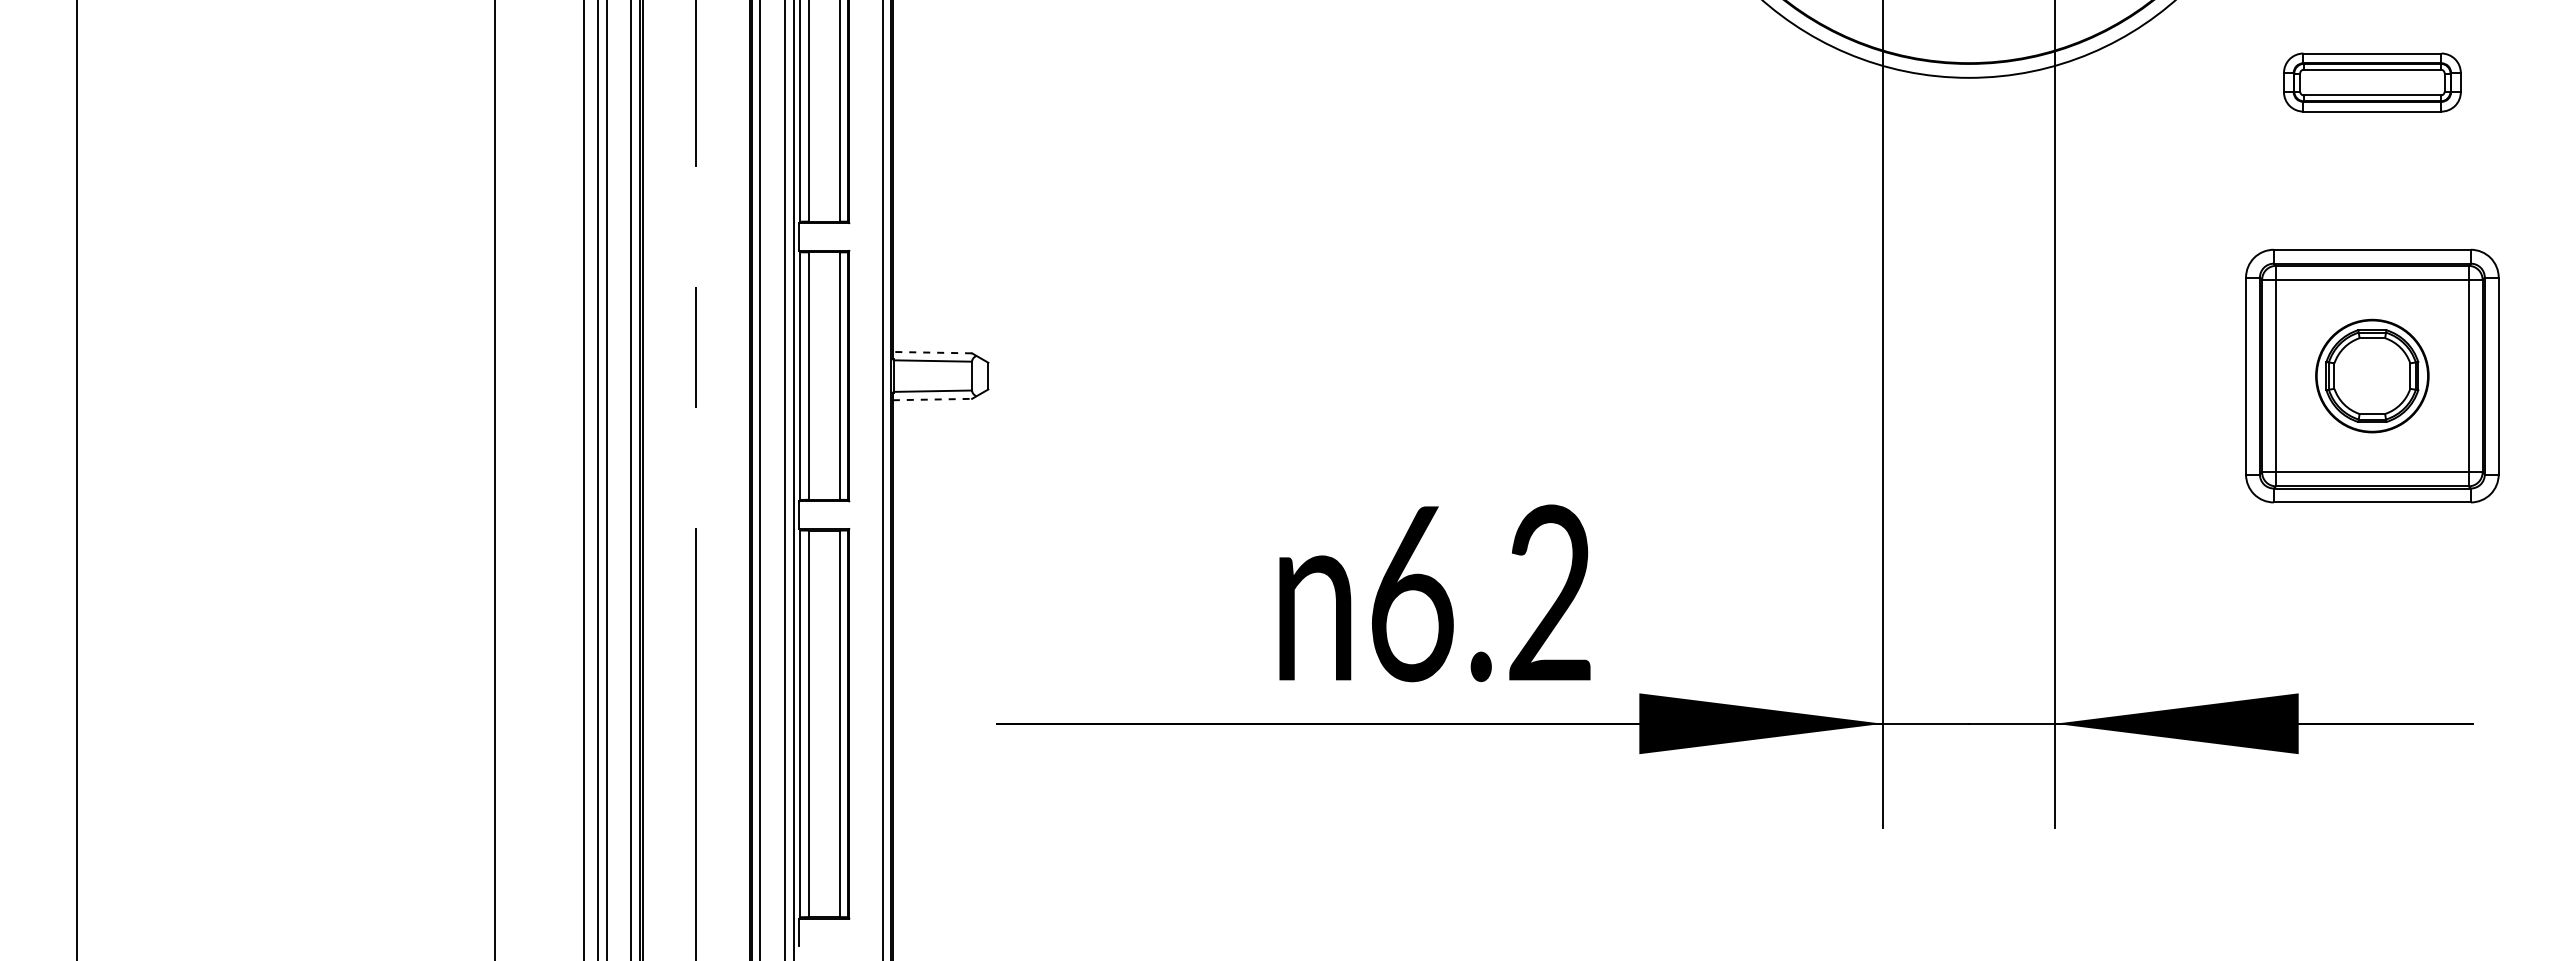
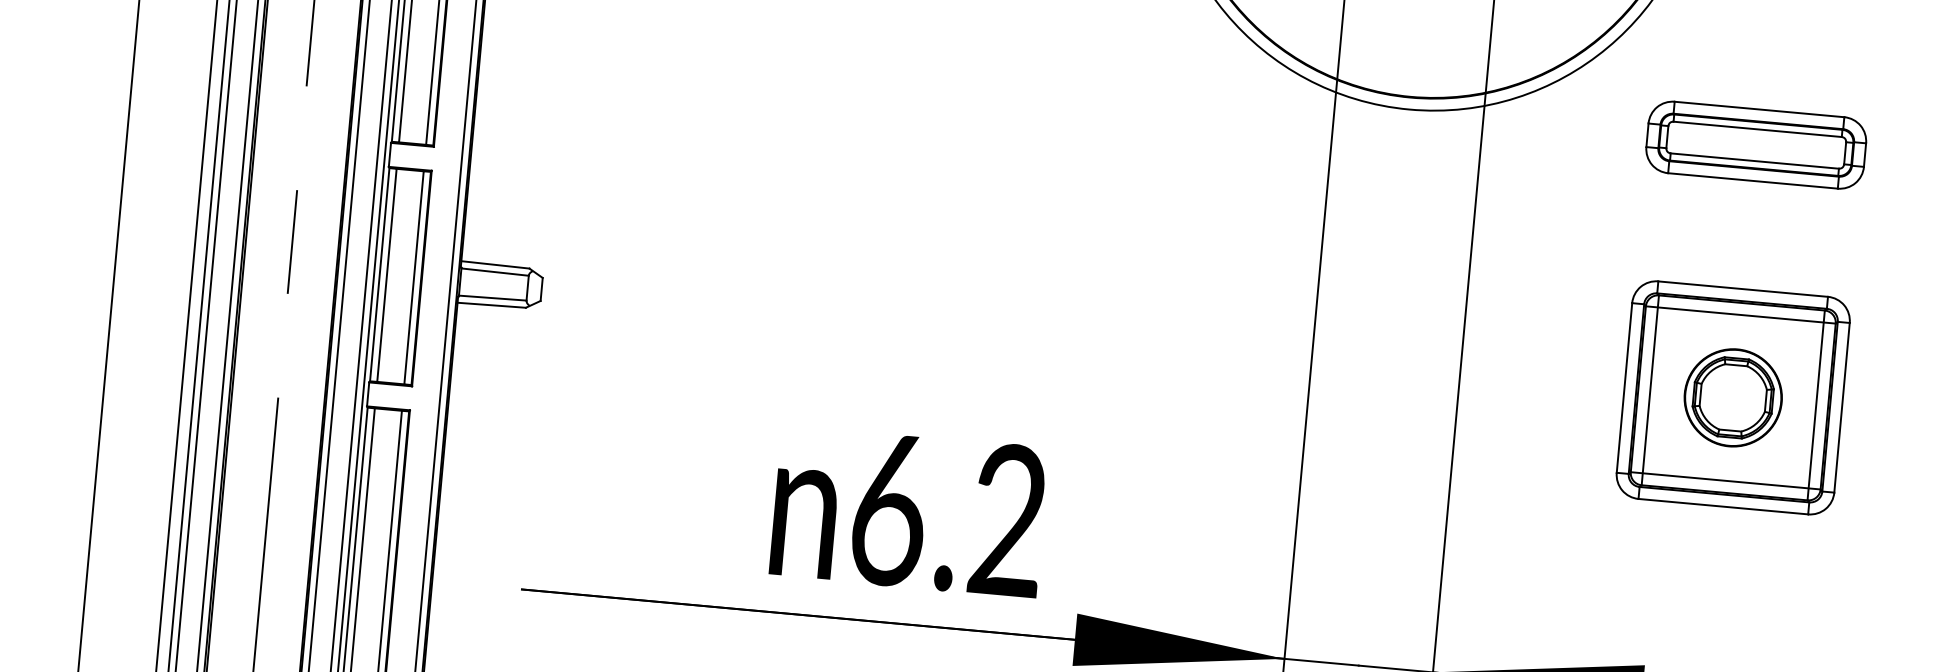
part: (2372, 82) -> (1756, 145), size x1.43
line: (932, 352) -> (495, 264), dashed -> solid
line: (932, 399) -> (491, 305), dashed -> solid

